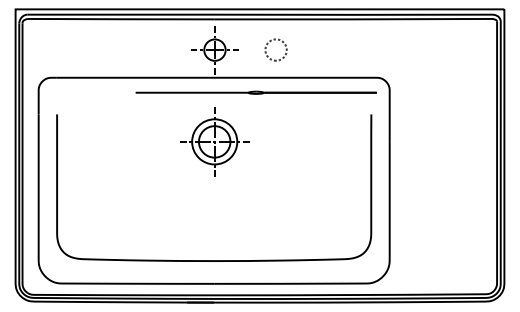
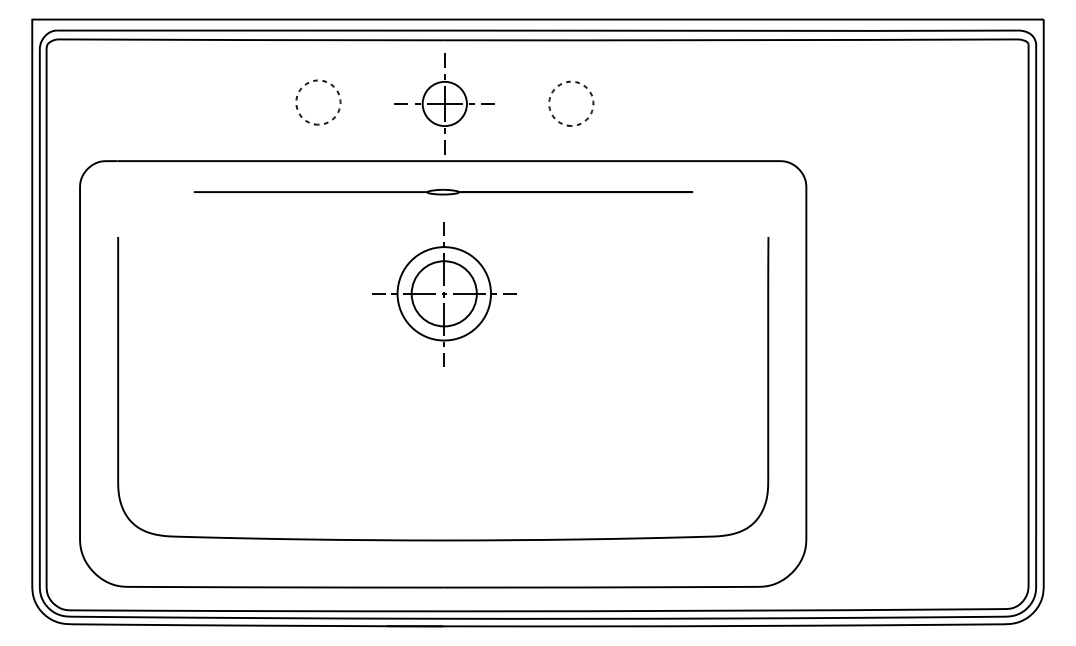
part: (144, 48) -> (298, 100), added
line: (255, 92) -> (441, 191), moved

